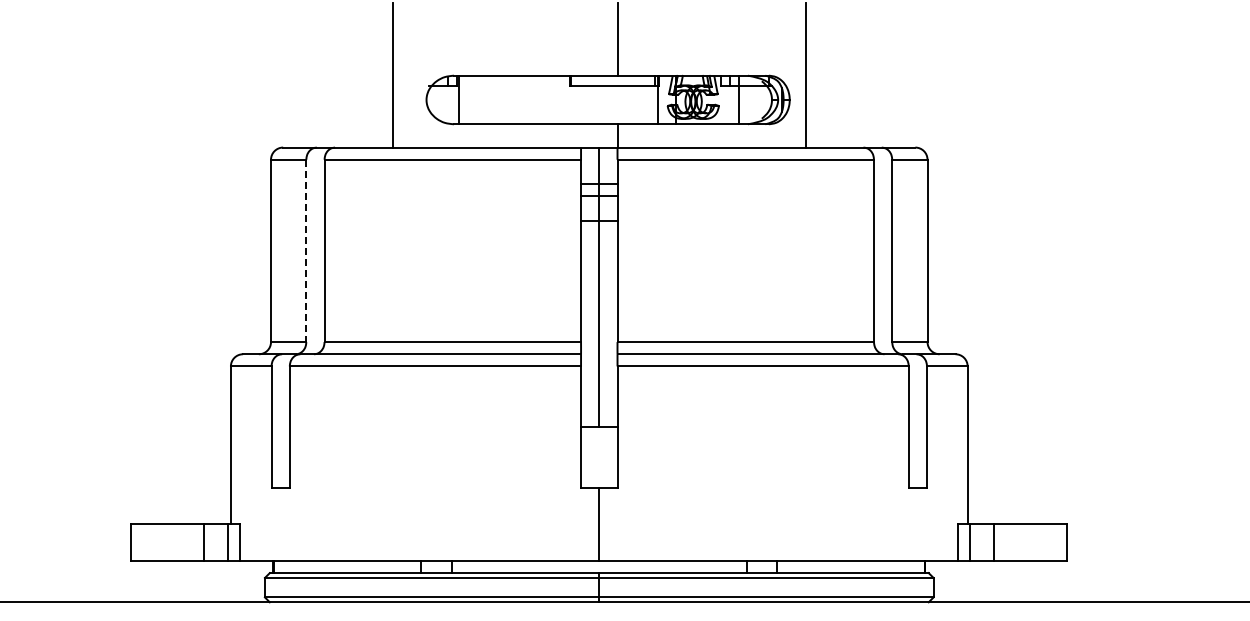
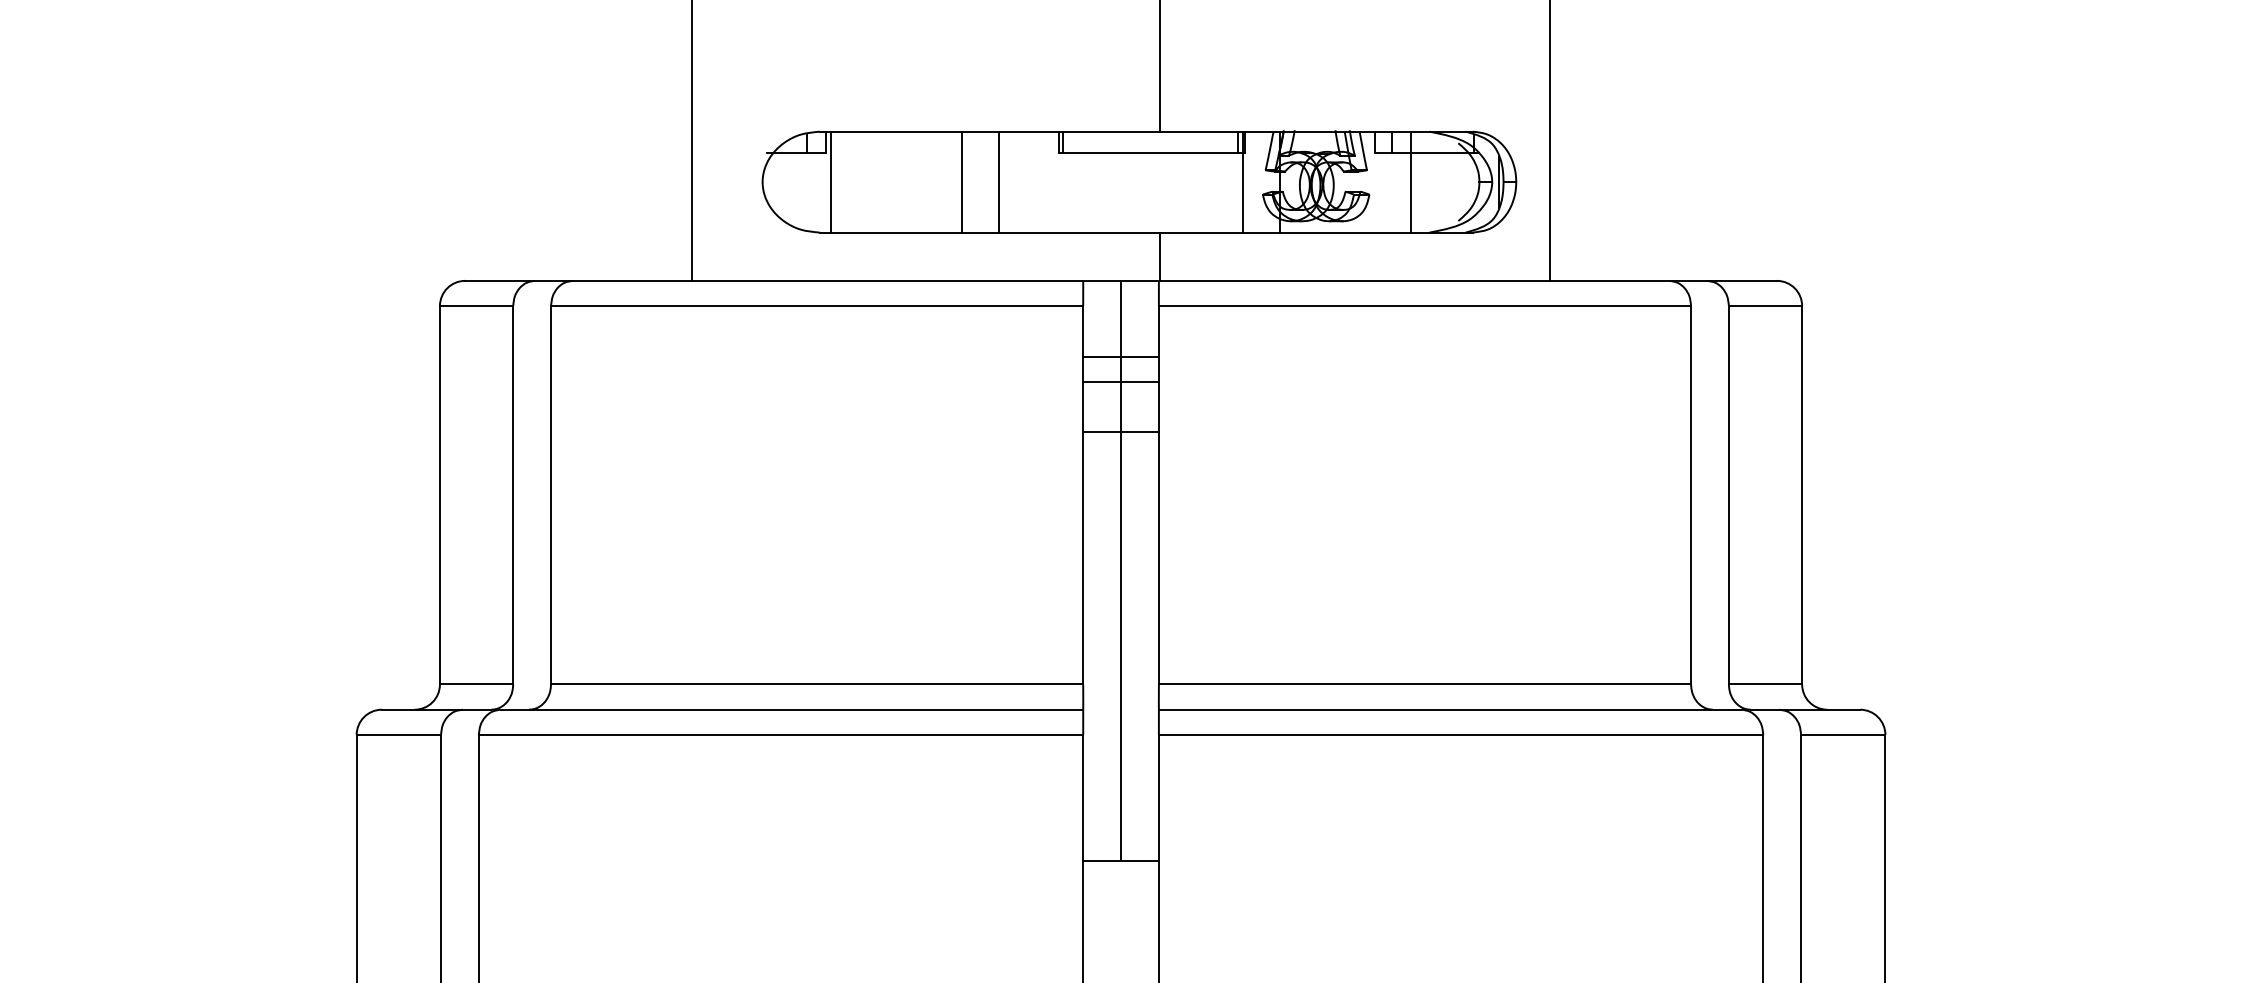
line: (522, 99) -> (961, 181), added
line: (540, 99) -> (999, 181), added
line: (306, 251) -> (513, 496), dashed -> solid

